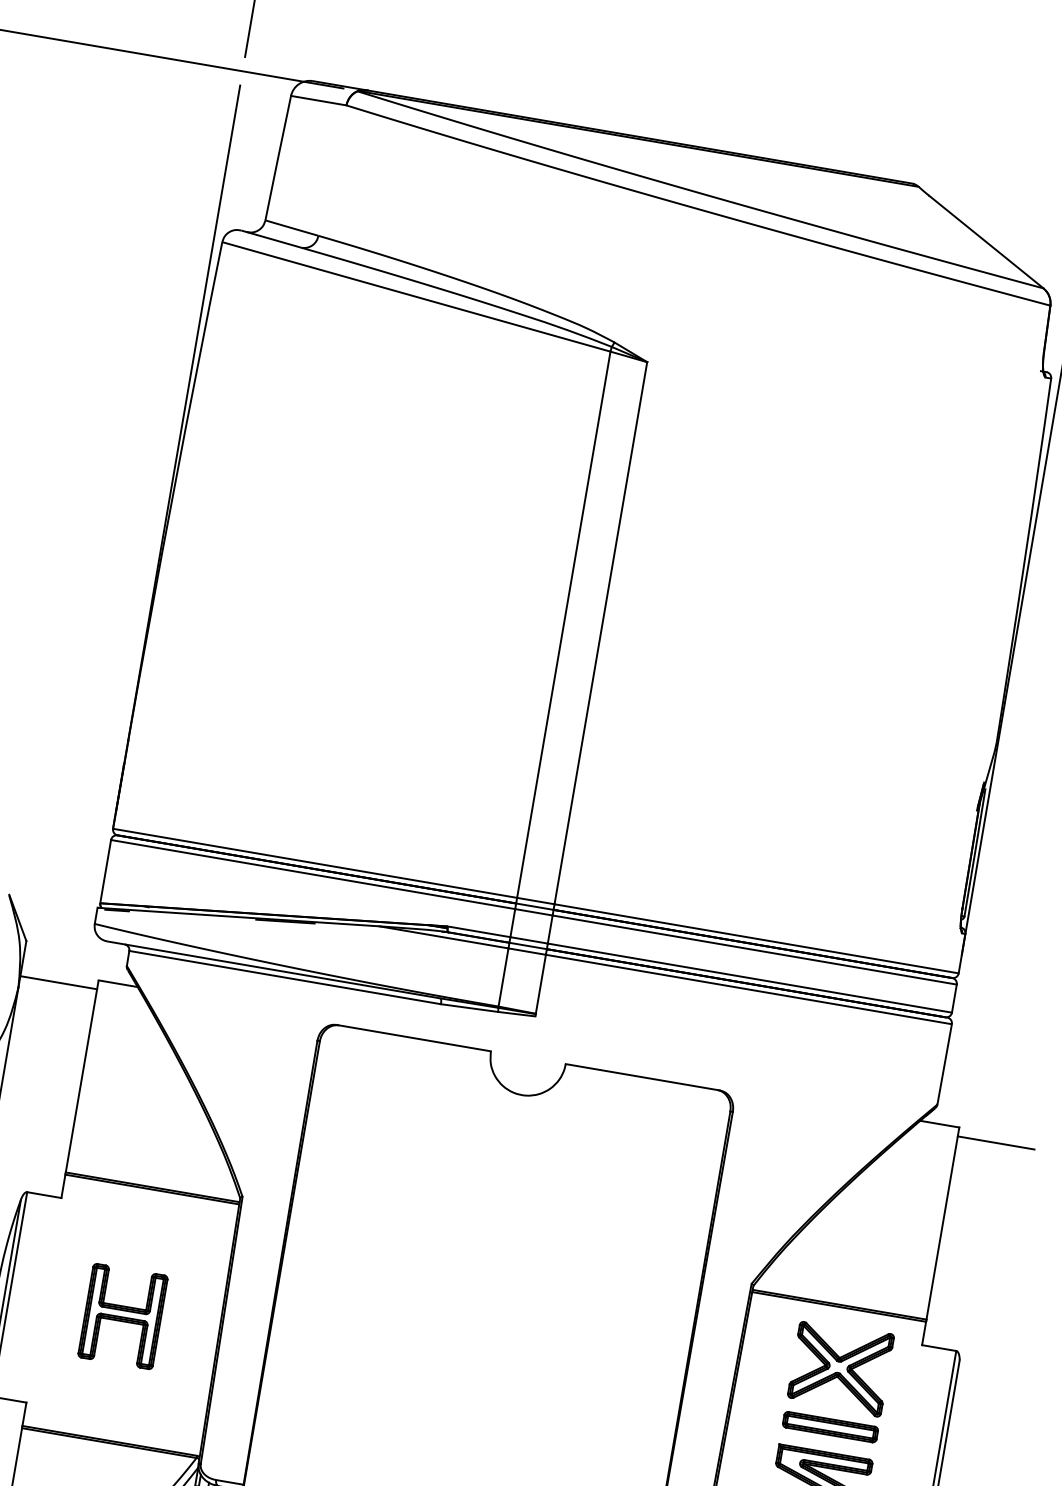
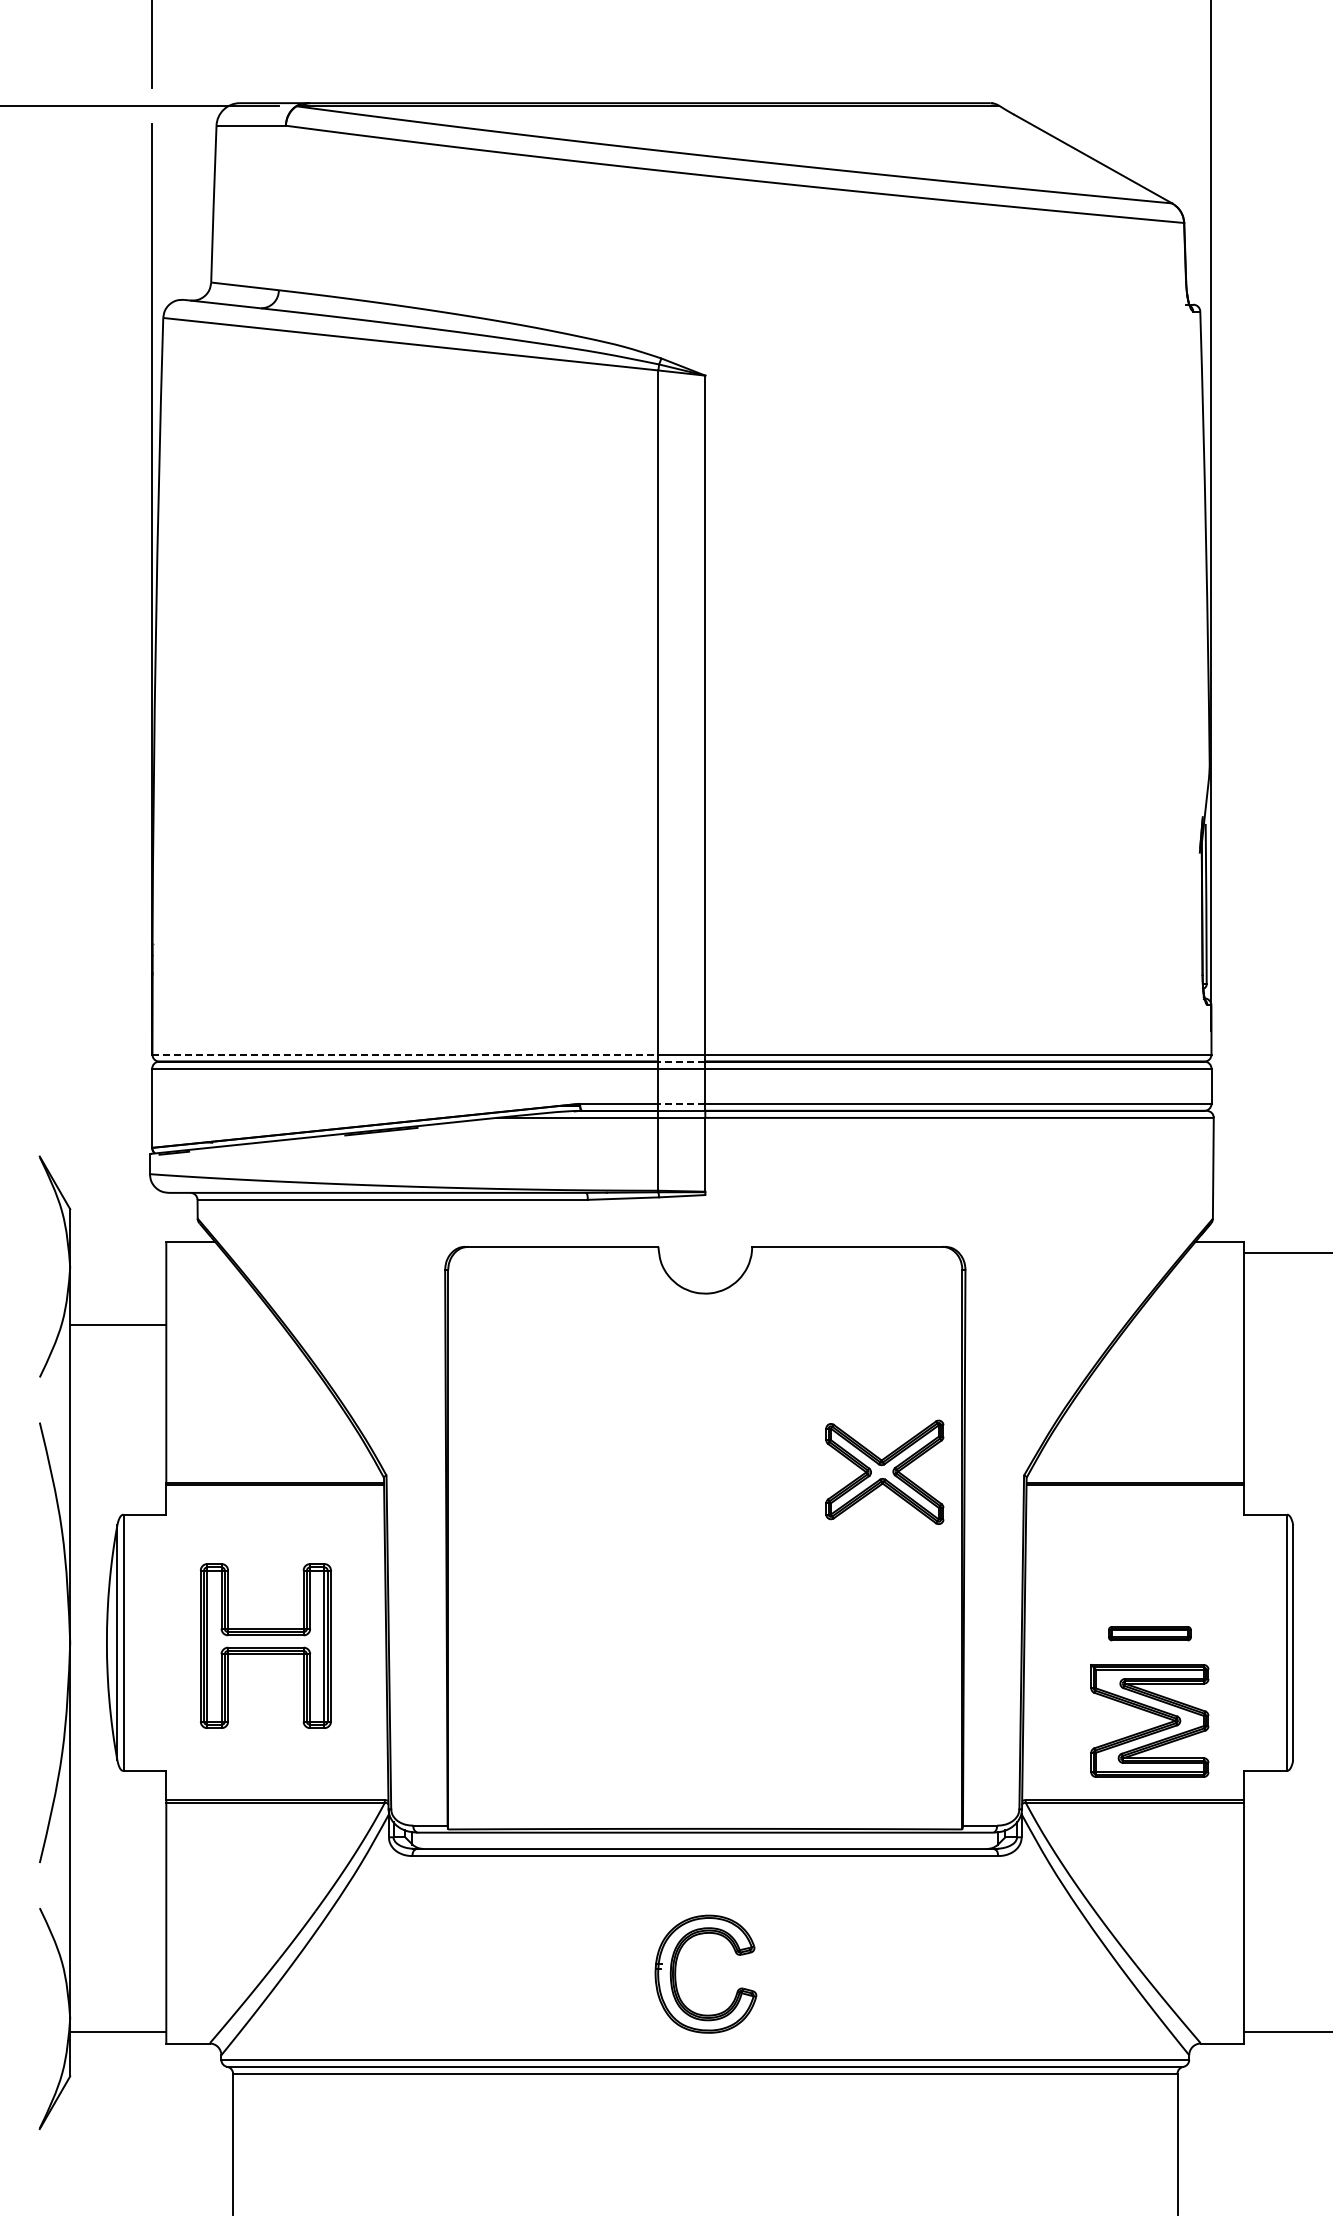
line: (315, 863) -> (405, 1054), solid -> dashed
line: (534, 906) -> (681, 1061), solid -> dashed
line: (528, 940) -> (681, 1103), solid -> dashed
line: (58, 982) -> (118, 1325), moved
part: (122, 1316) -> (265, 1645), size x1.4
part: (840, 1367) -> (884, 1471), moved
part: (830, 1427) -> (1149, 1633), size x0.7

